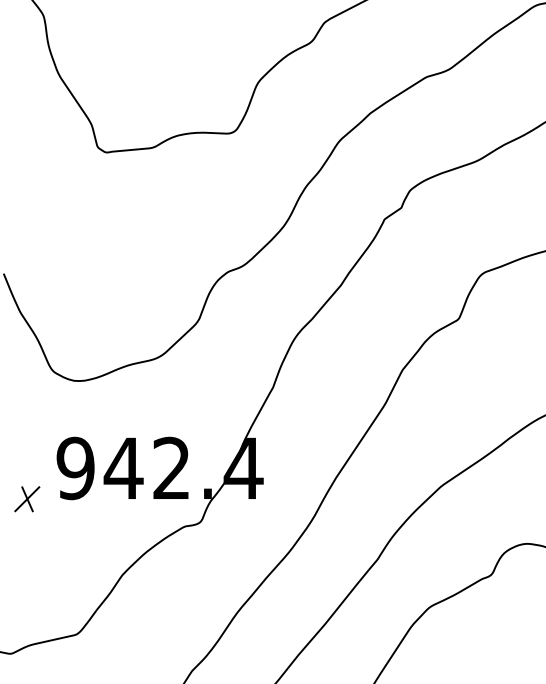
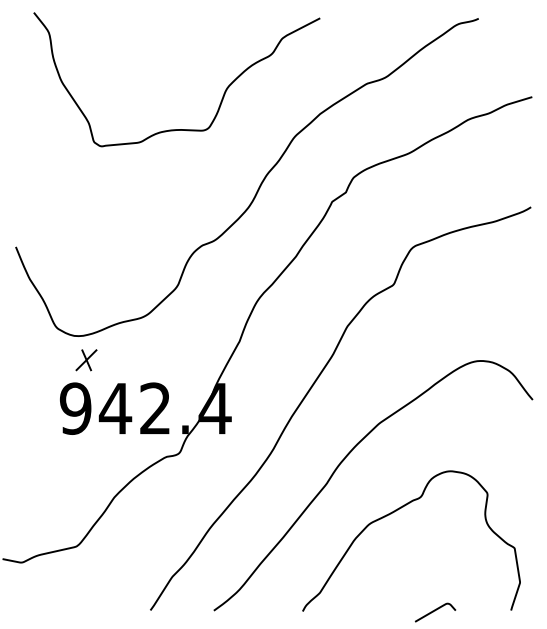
part: (27, 499) -> (86, 360), moved

